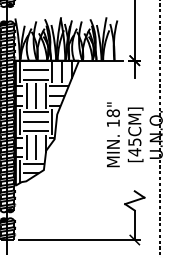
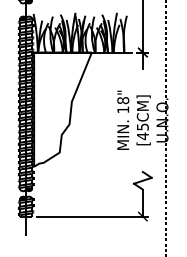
hatch: (46, 121) -> (62, 108), removed

